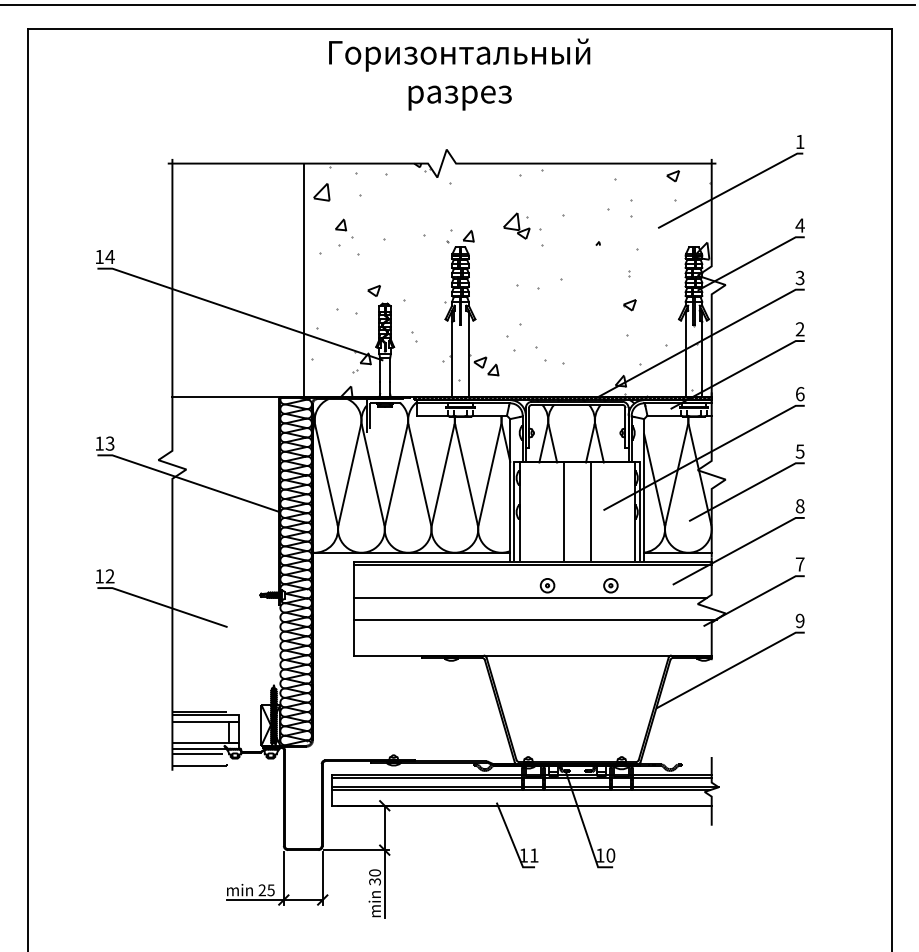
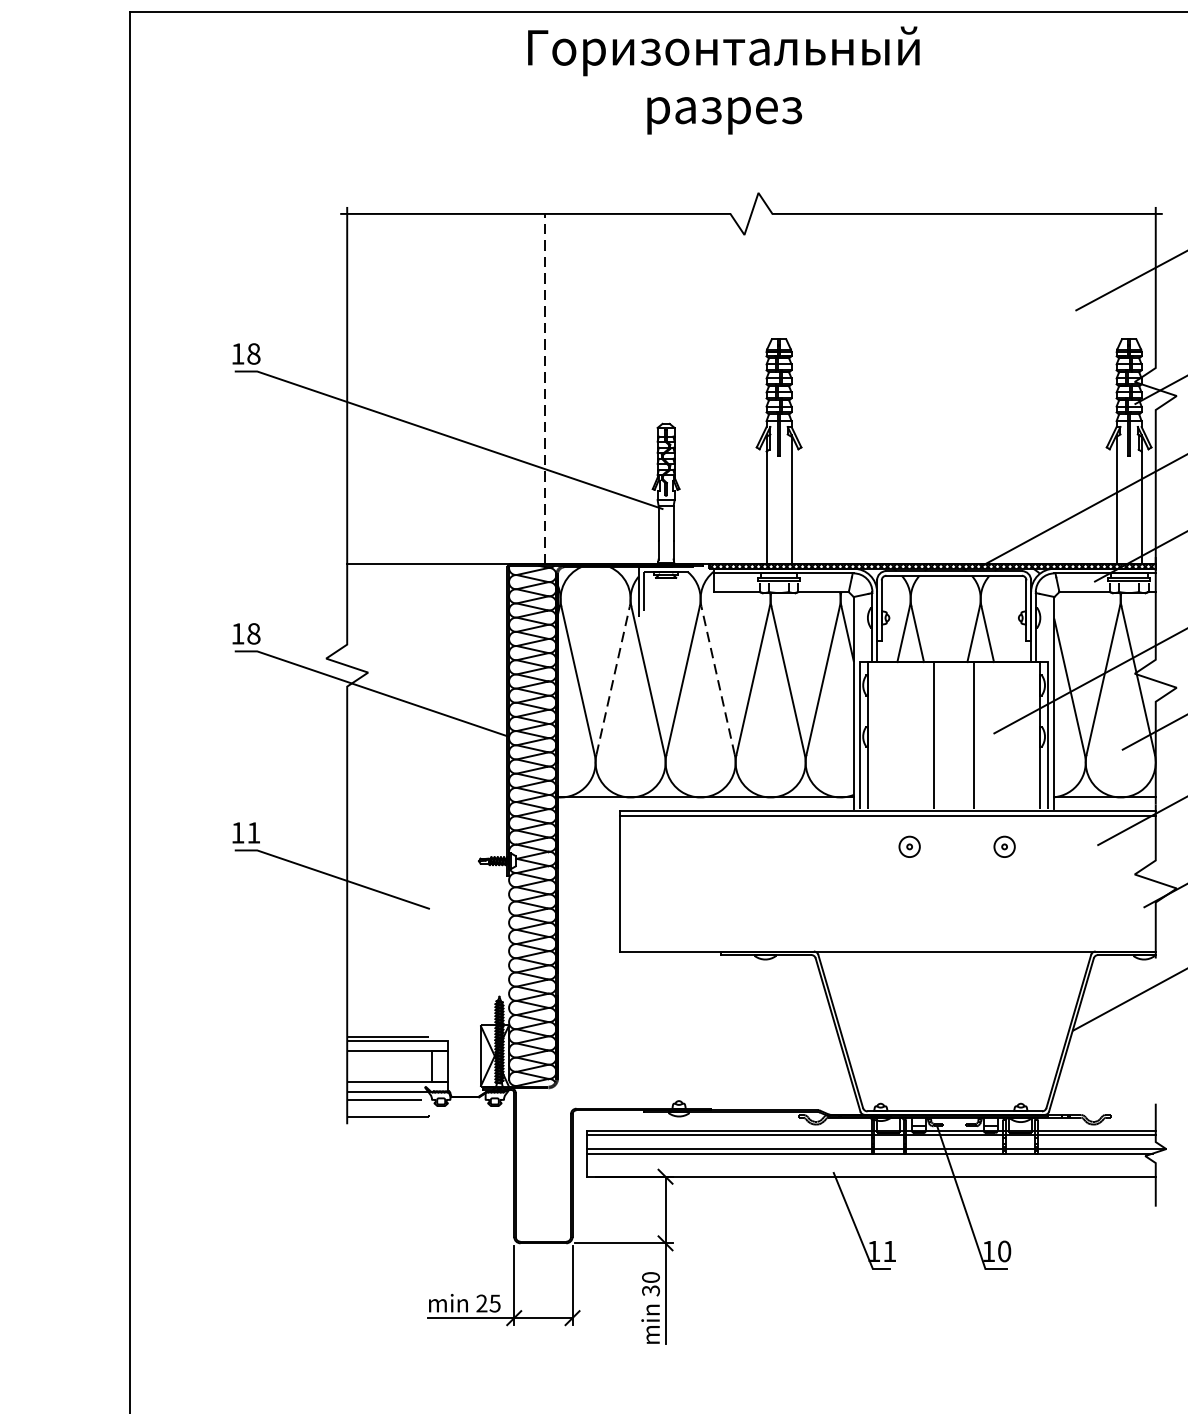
text: (459, 74) -> (723, 80), moved
text: (109, 256) -> (252, 353), 14 -> 18
line: (304, 280) -> (545, 389), solid -> dashed
hatch: (510, 280) -> (854, 389), removed
text: (109, 443) -> (252, 633), 13 -> 18
line: (349, 474) -> (612, 680), solid -> dashed
line: (419, 474) -> (717, 680), solid -> dashed
text: (109, 576) -> (252, 833), 12 -> 11
line: (530, 598) -> (884, 866), removed
line: (535, 619) -> (891, 897), removed

